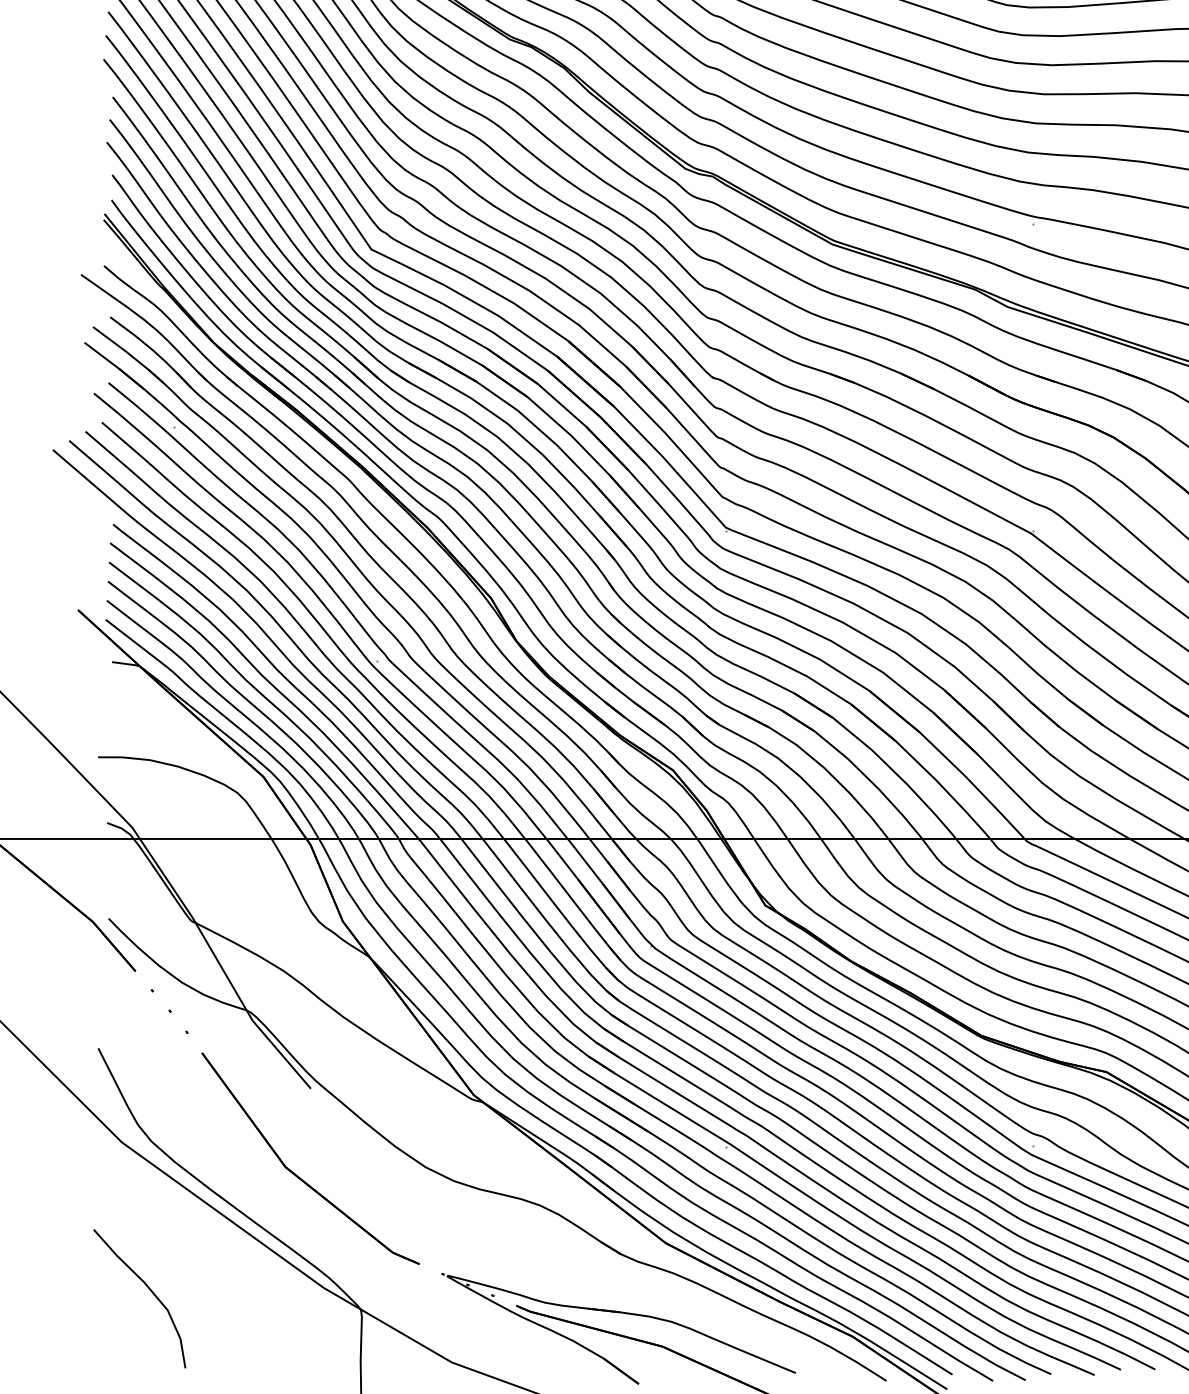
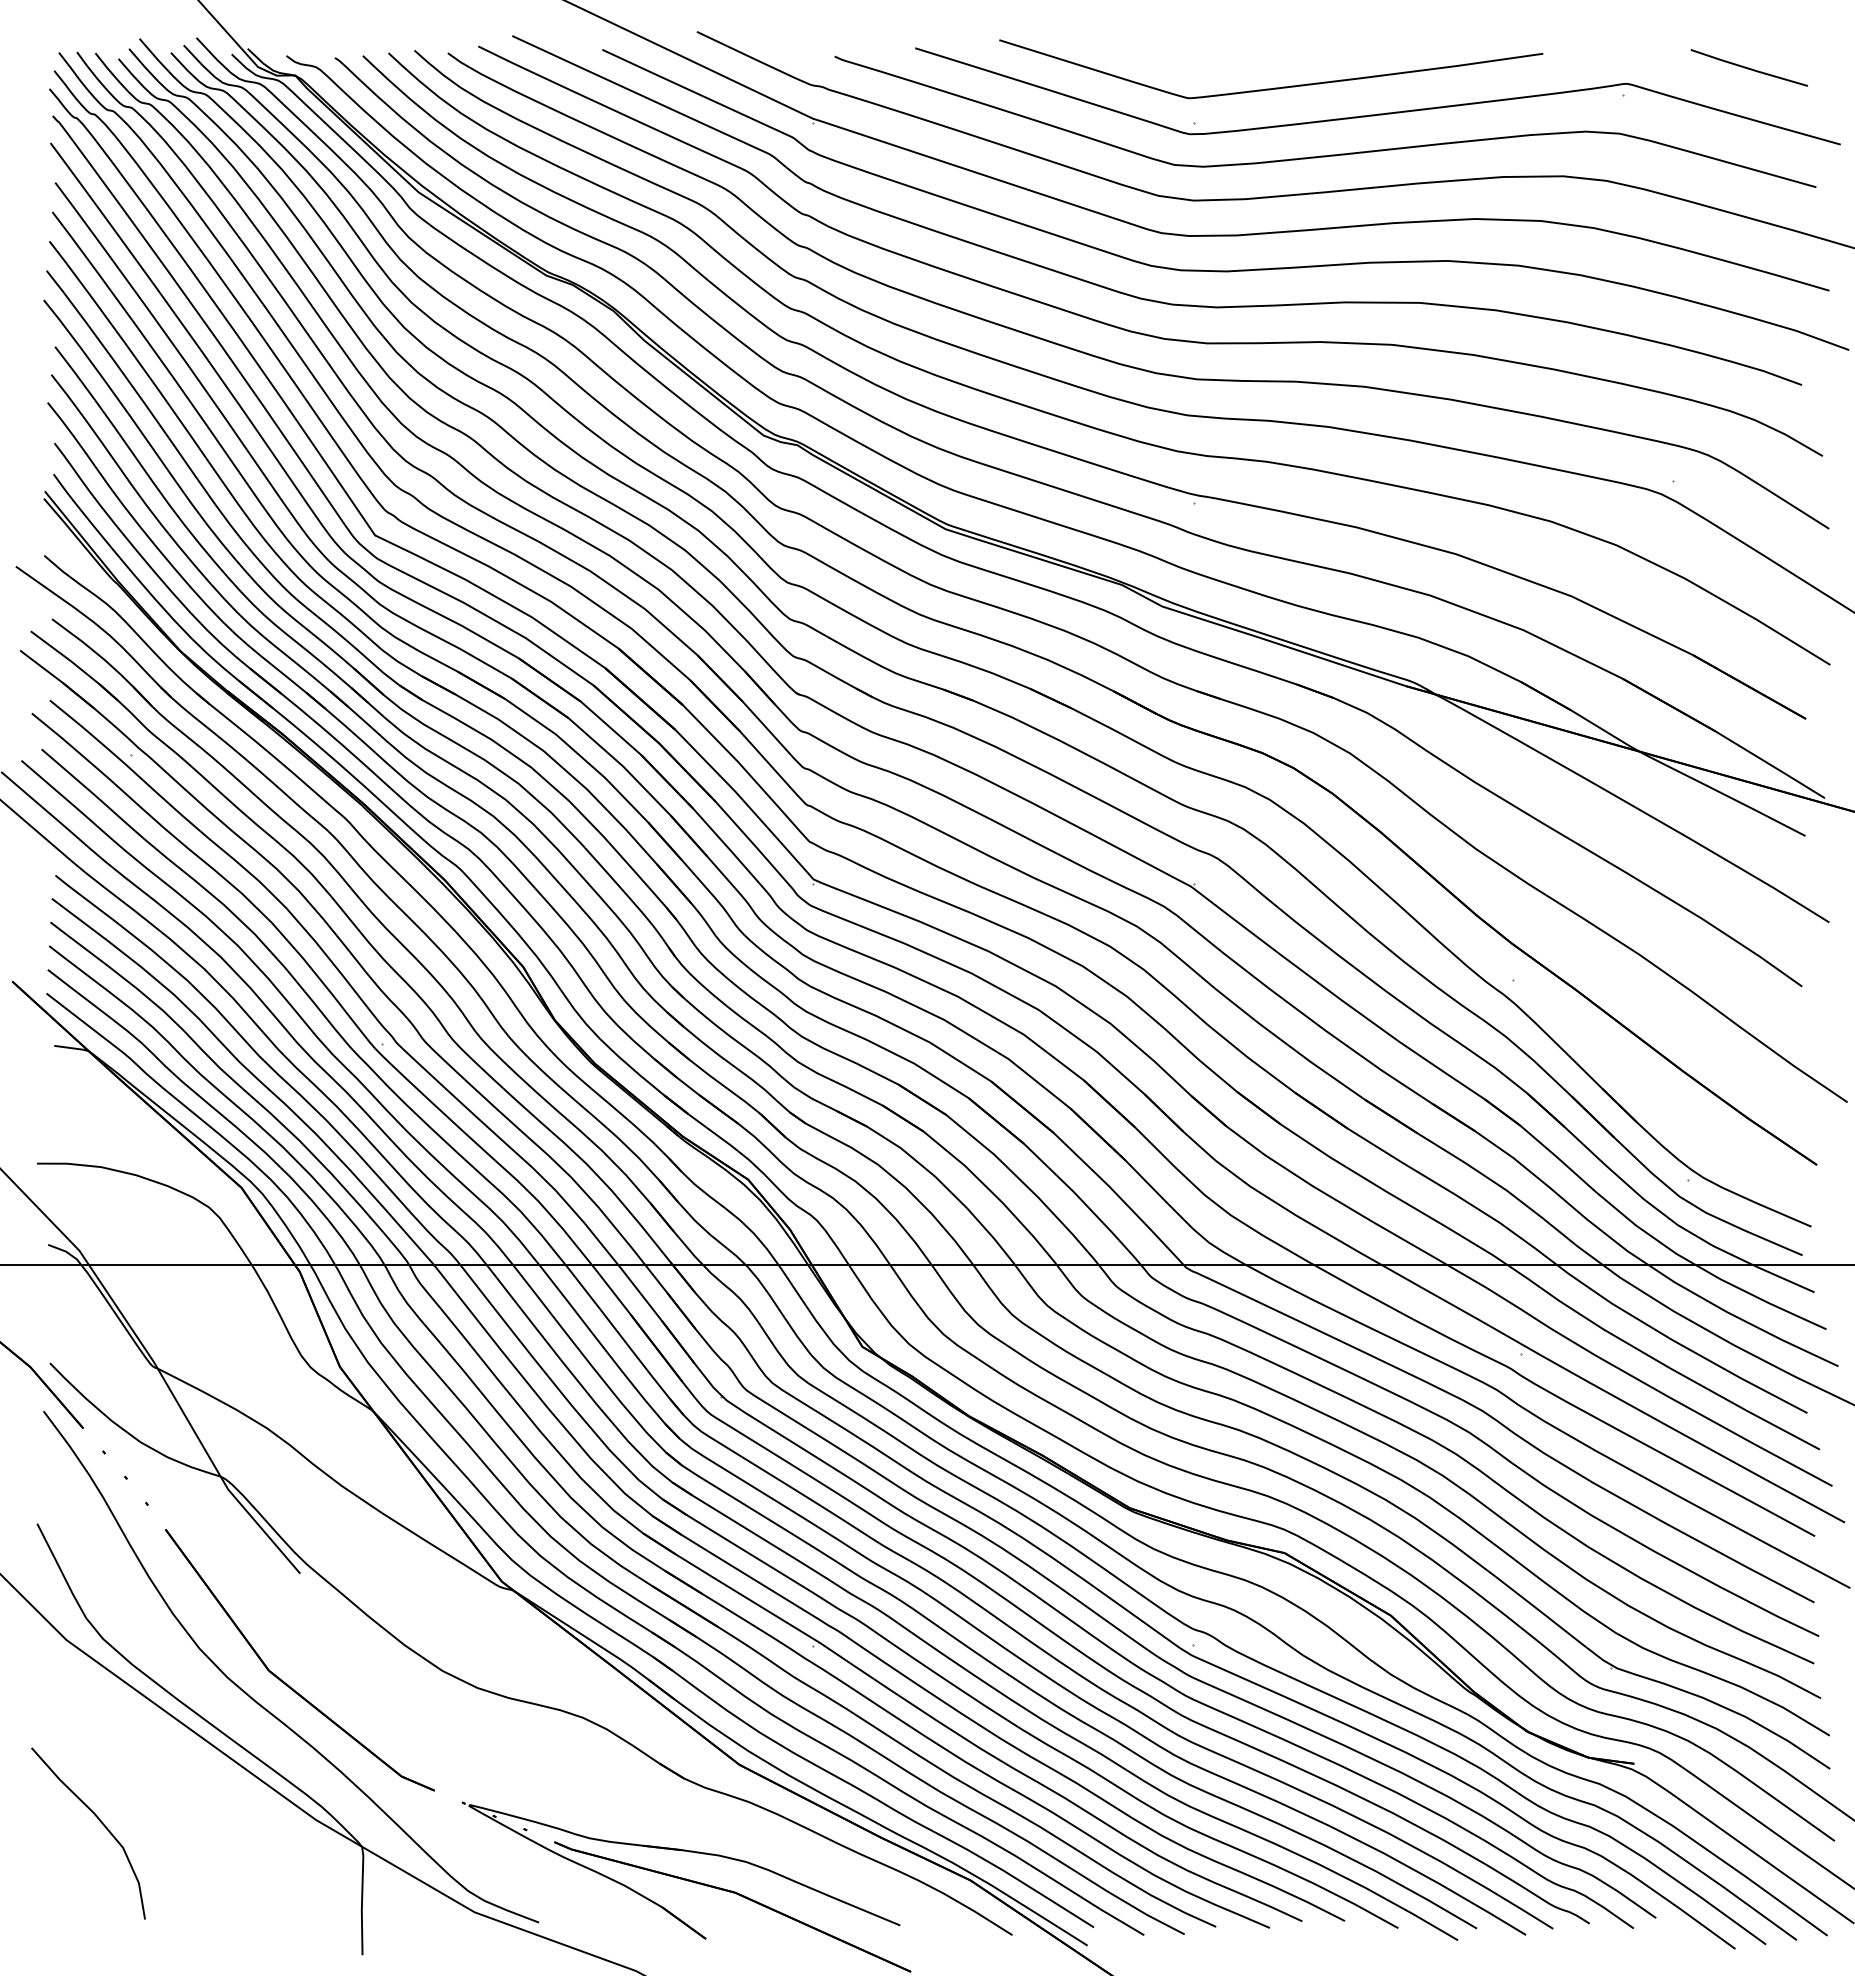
curve: (279, 1194) -> (261, 1704), added

